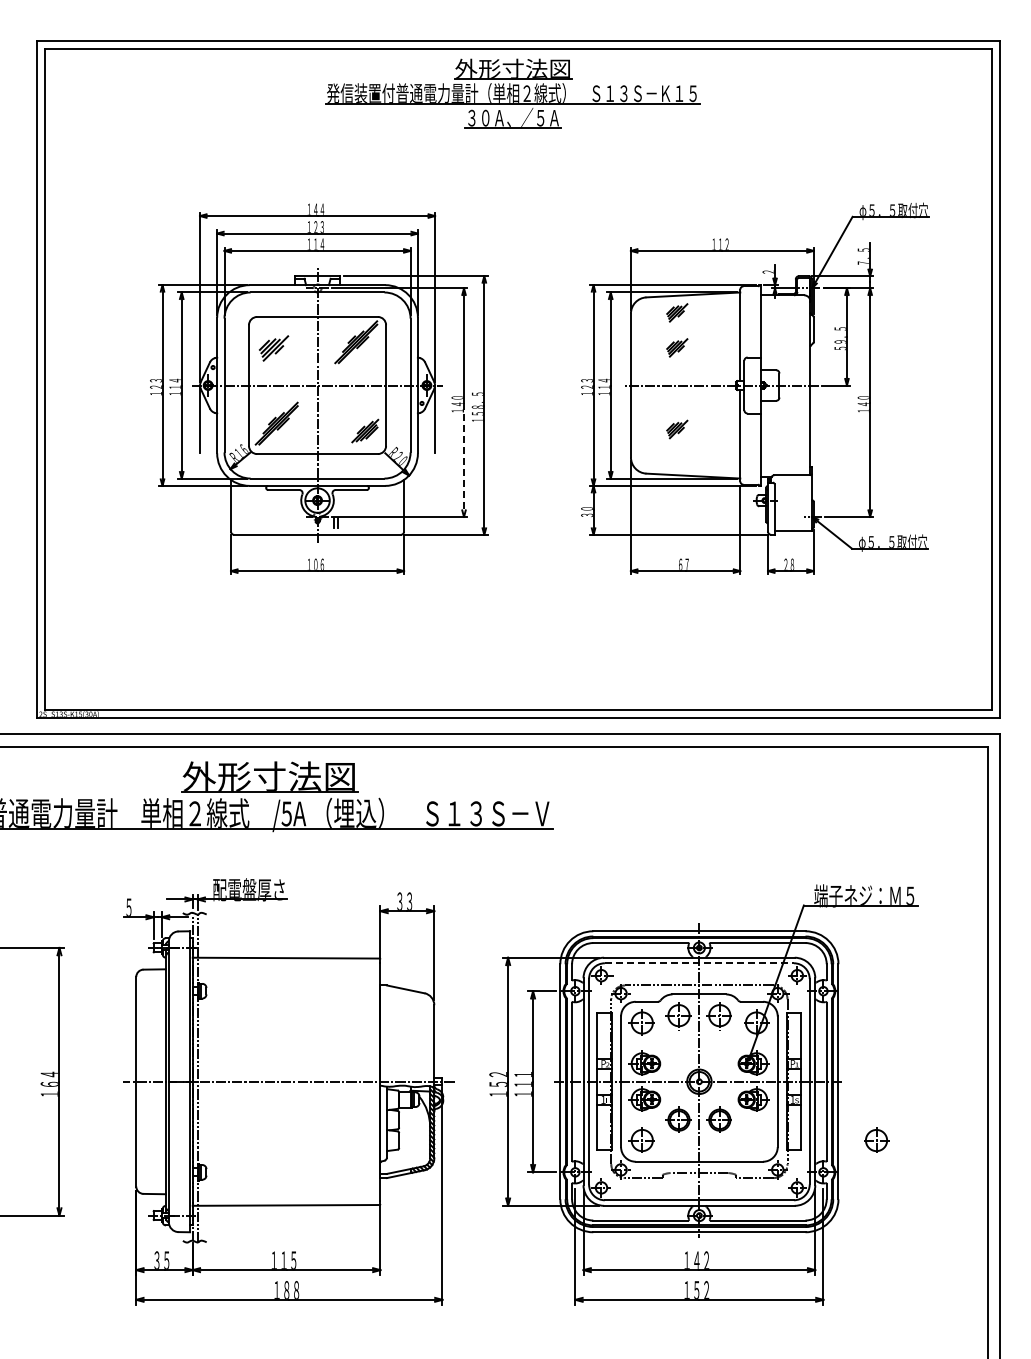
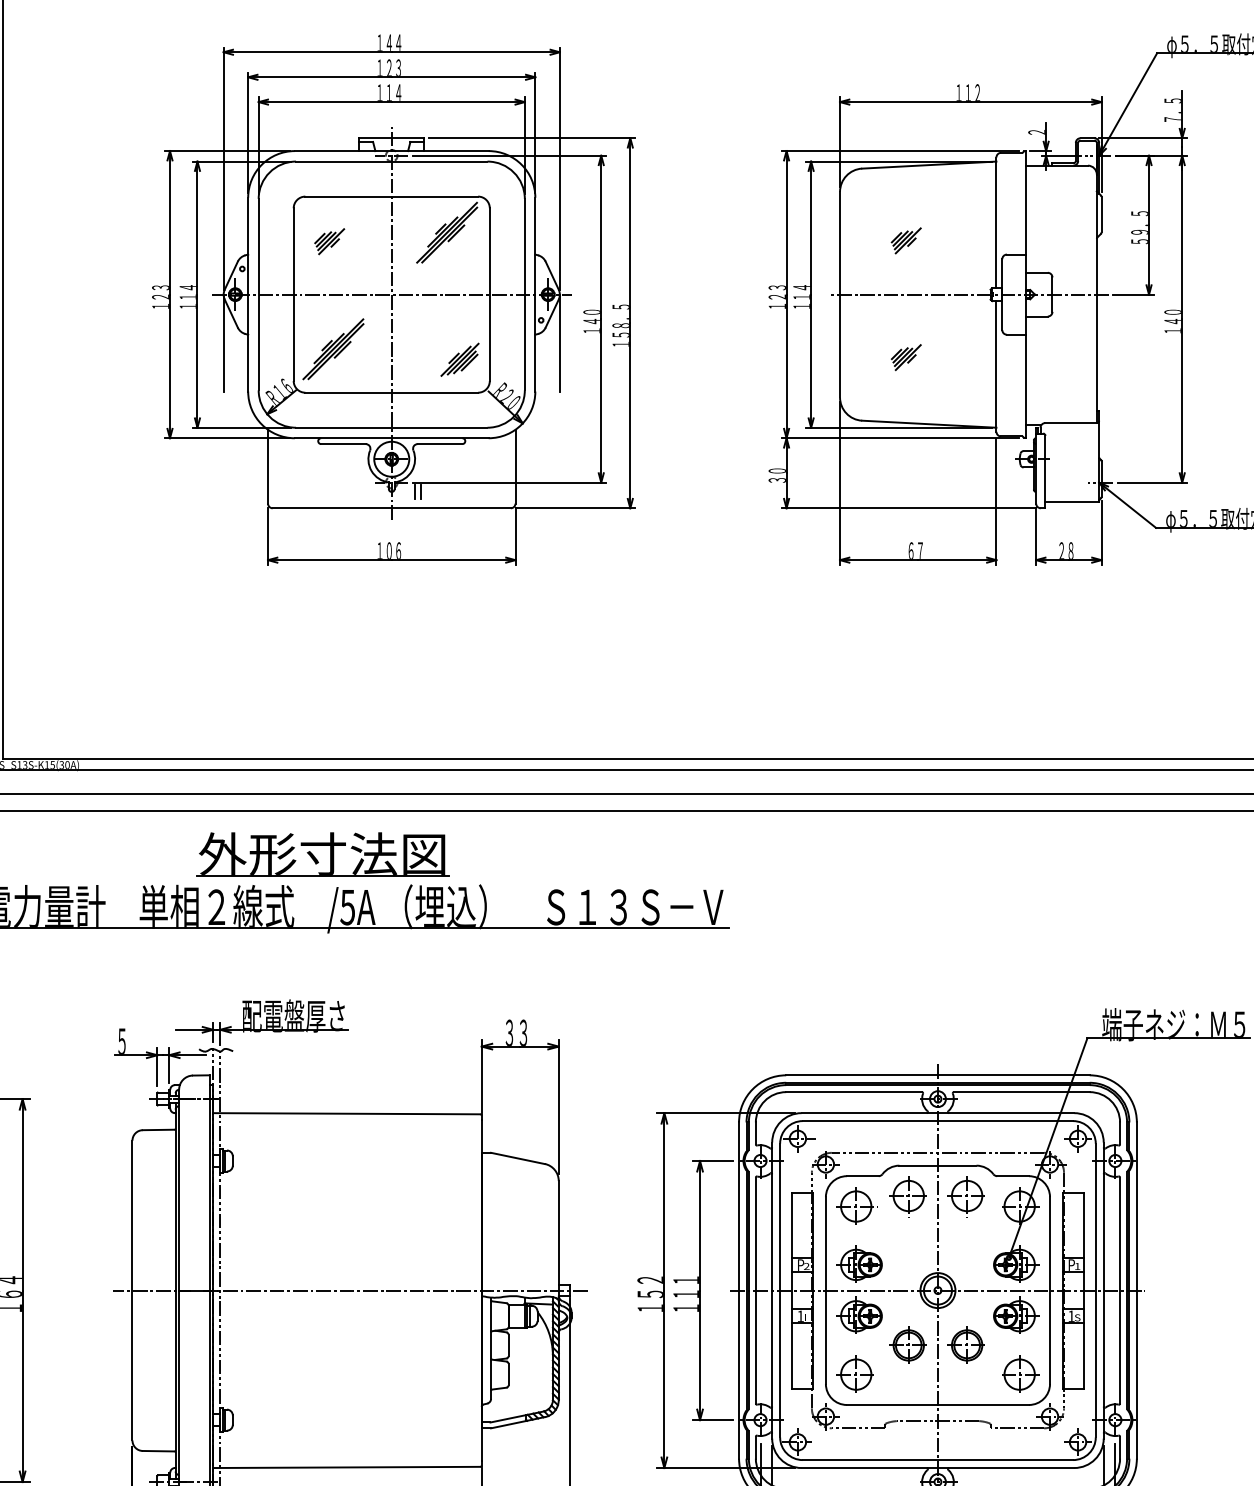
part: (677, 312) -> (906, 190), removed
part: (274, 348) -> (330, 241), size x0.71
line: (464, 460) -> (601, 401), dashed -> solid
line: (699, 963) -> (938, 1121), dashed -> solid
part: (876, 1139) -> (1019, 1373), moved

